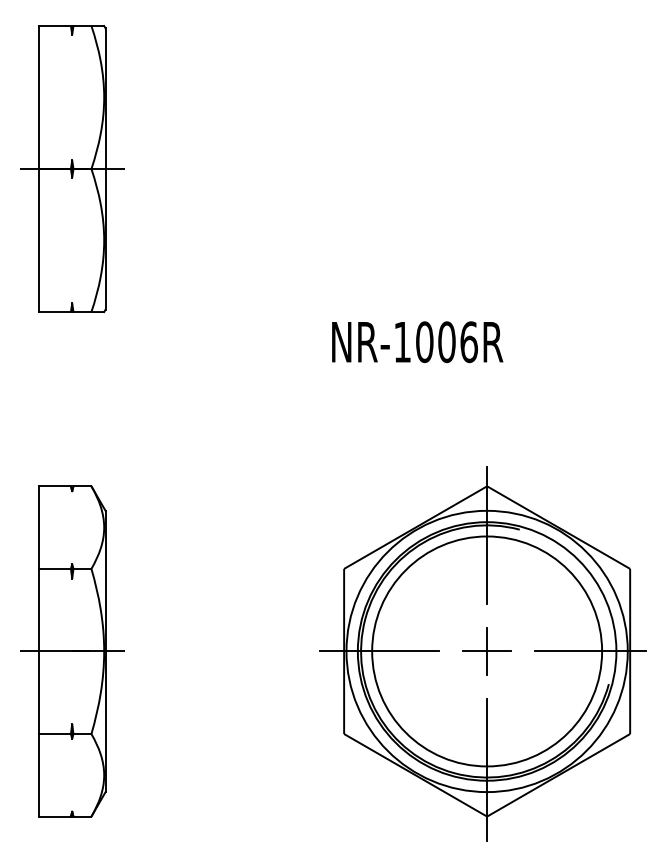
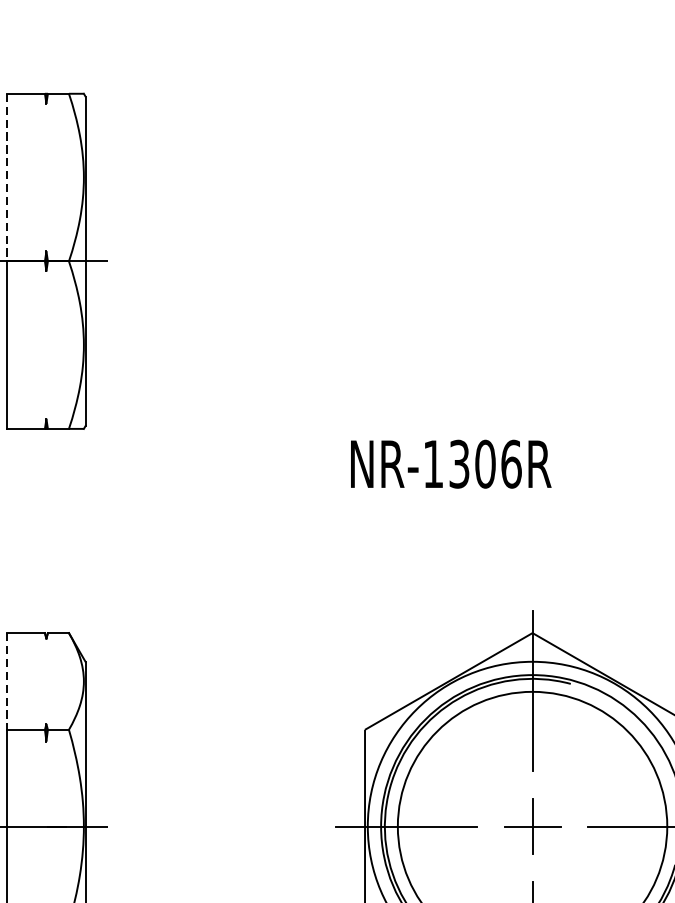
line: (38, 97) -> (6, 177), solid -> dashed
text: (424, 342) -> (459, 464), NR-1006R -> NR-1306R
line: (38, 528) -> (6, 682), solid -> dashed

